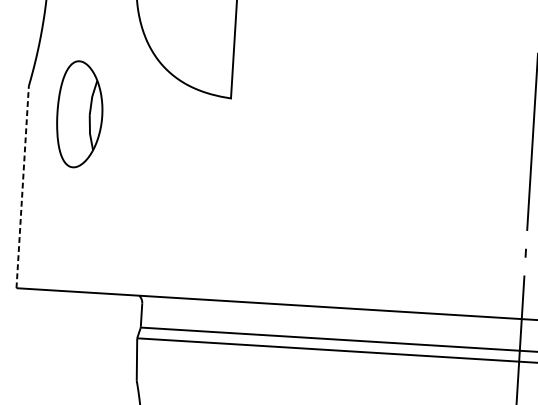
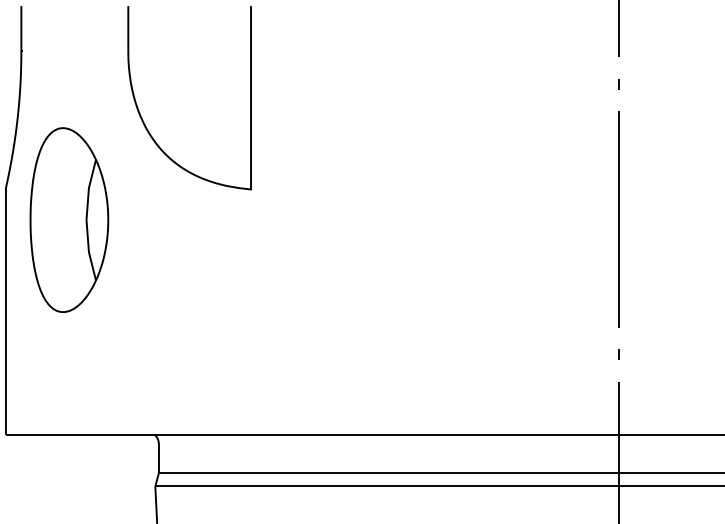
part: (79, 114) -> (69, 219), size x1.43
line: (22, 187) -> (5, 312), dashed -> solid

